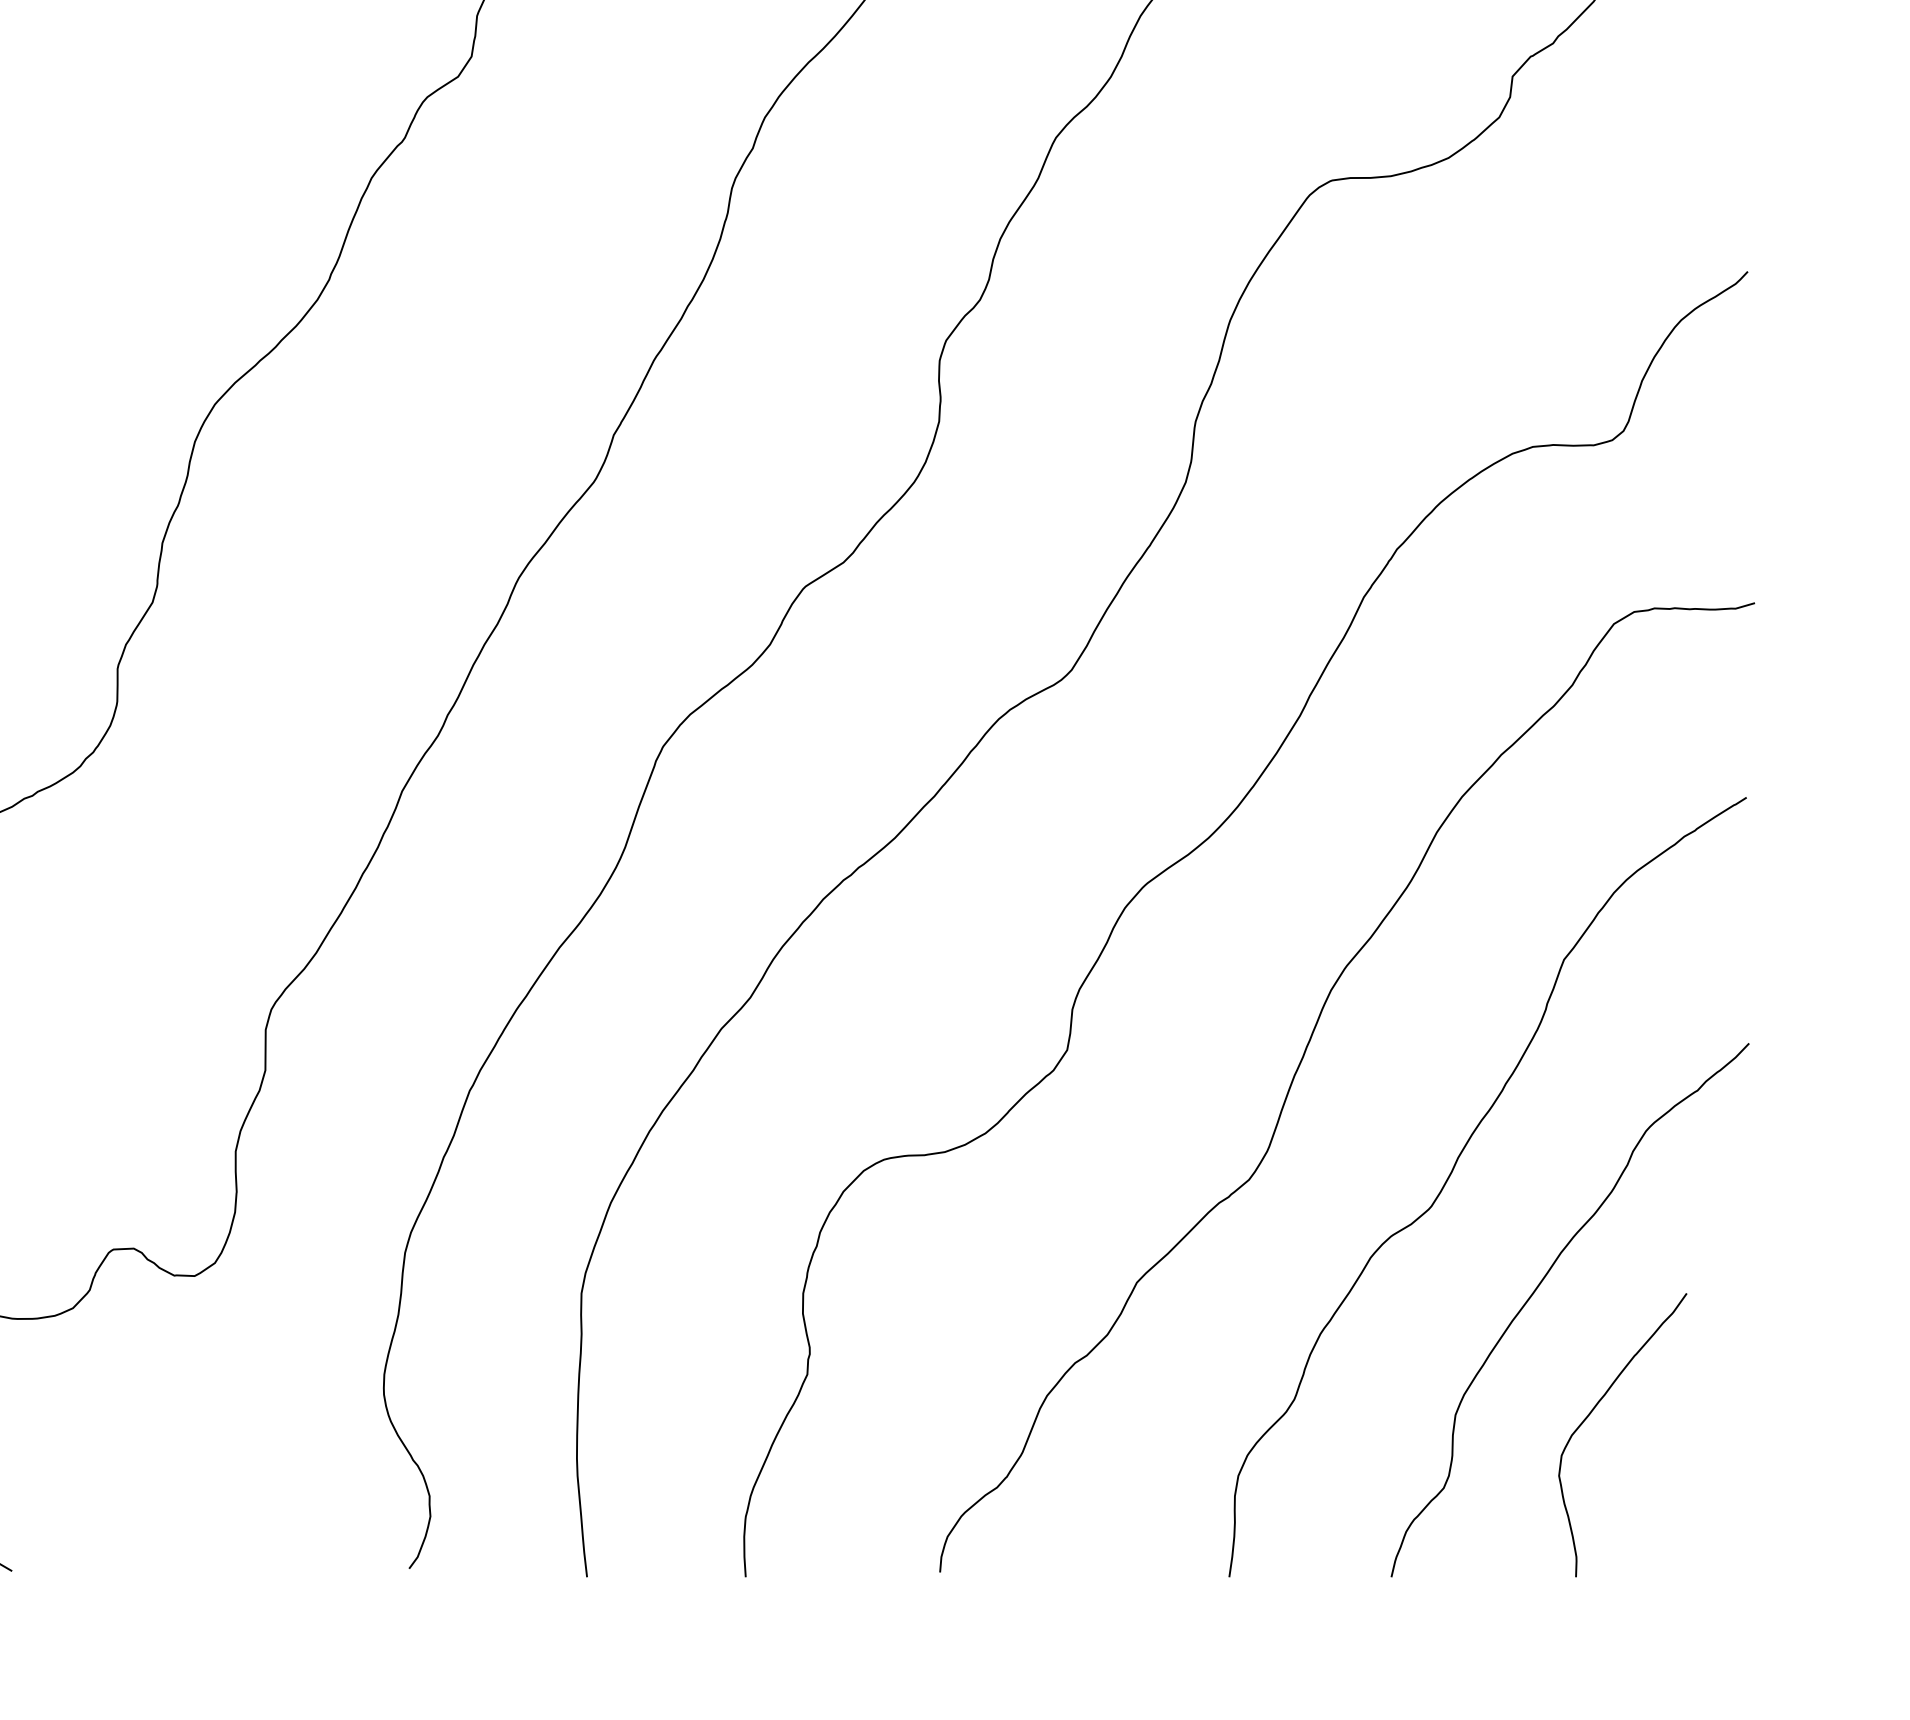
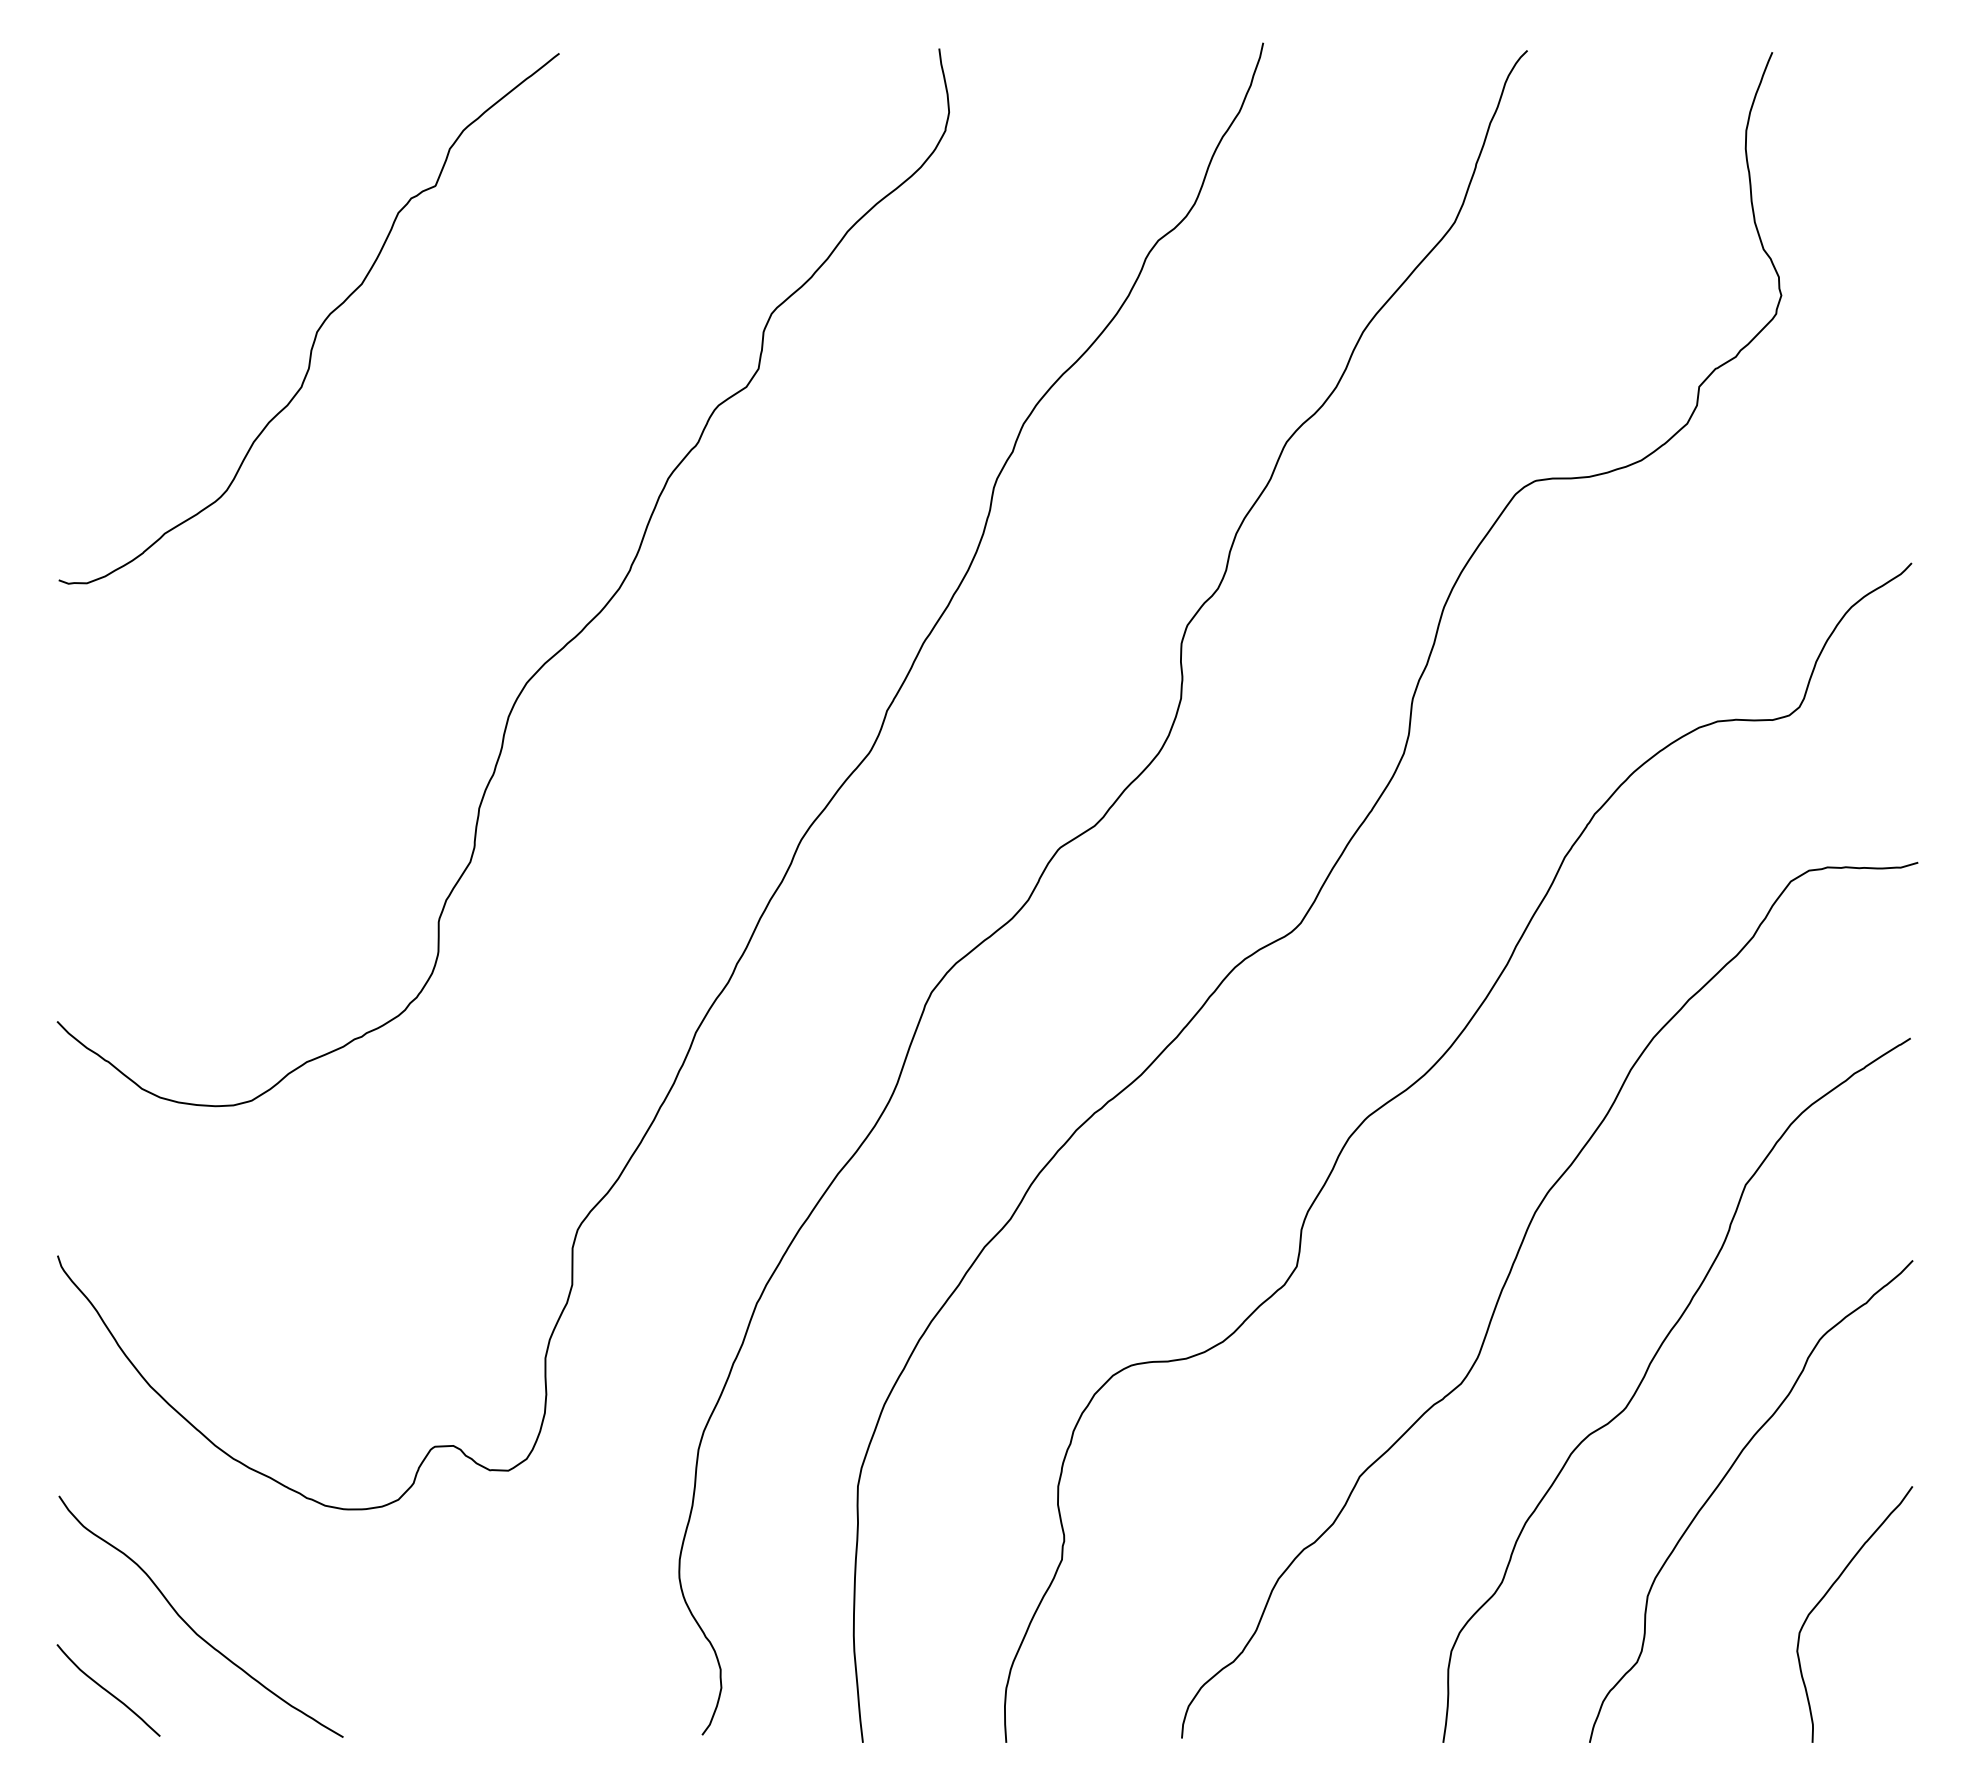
curve: (1593, 1410) -> (1828, 1592), moved

